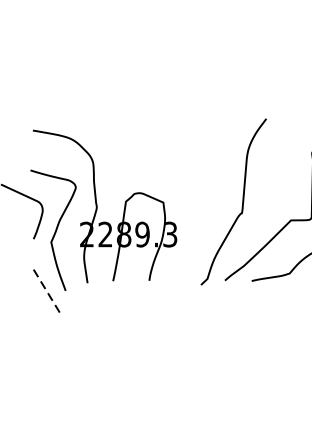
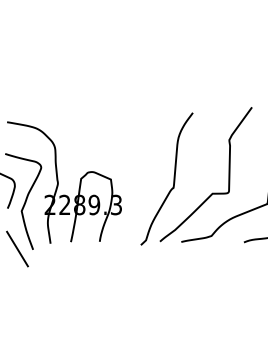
line: (45, 289) -> (17, 248), dashed -> solid

